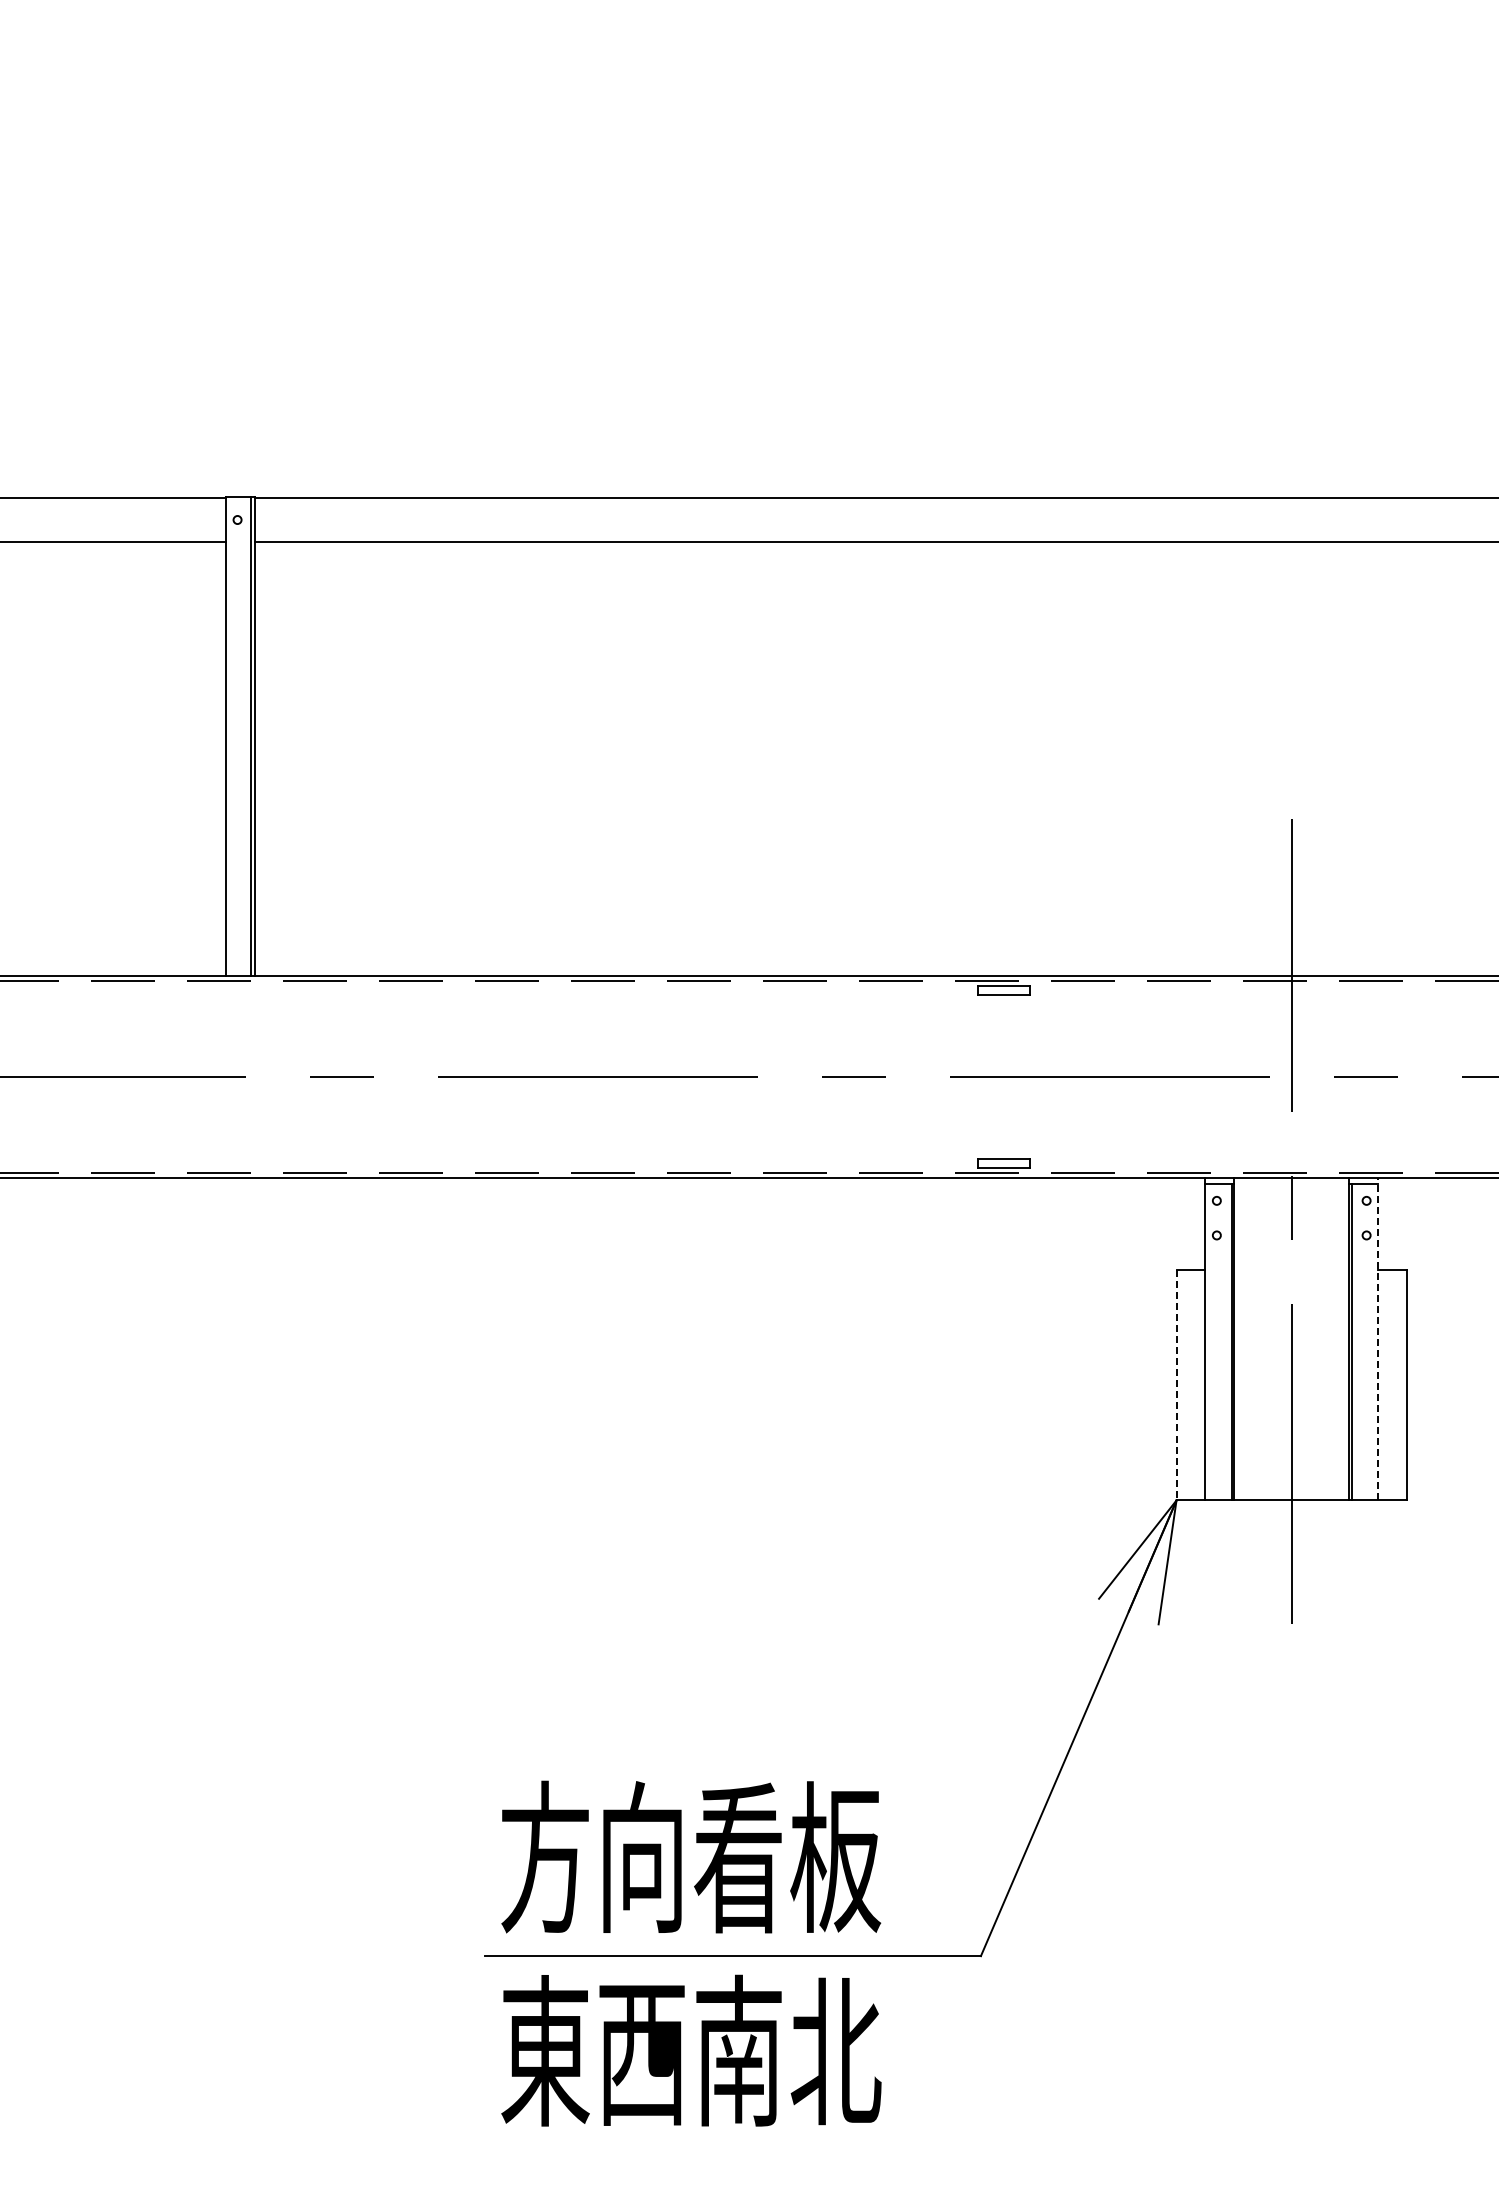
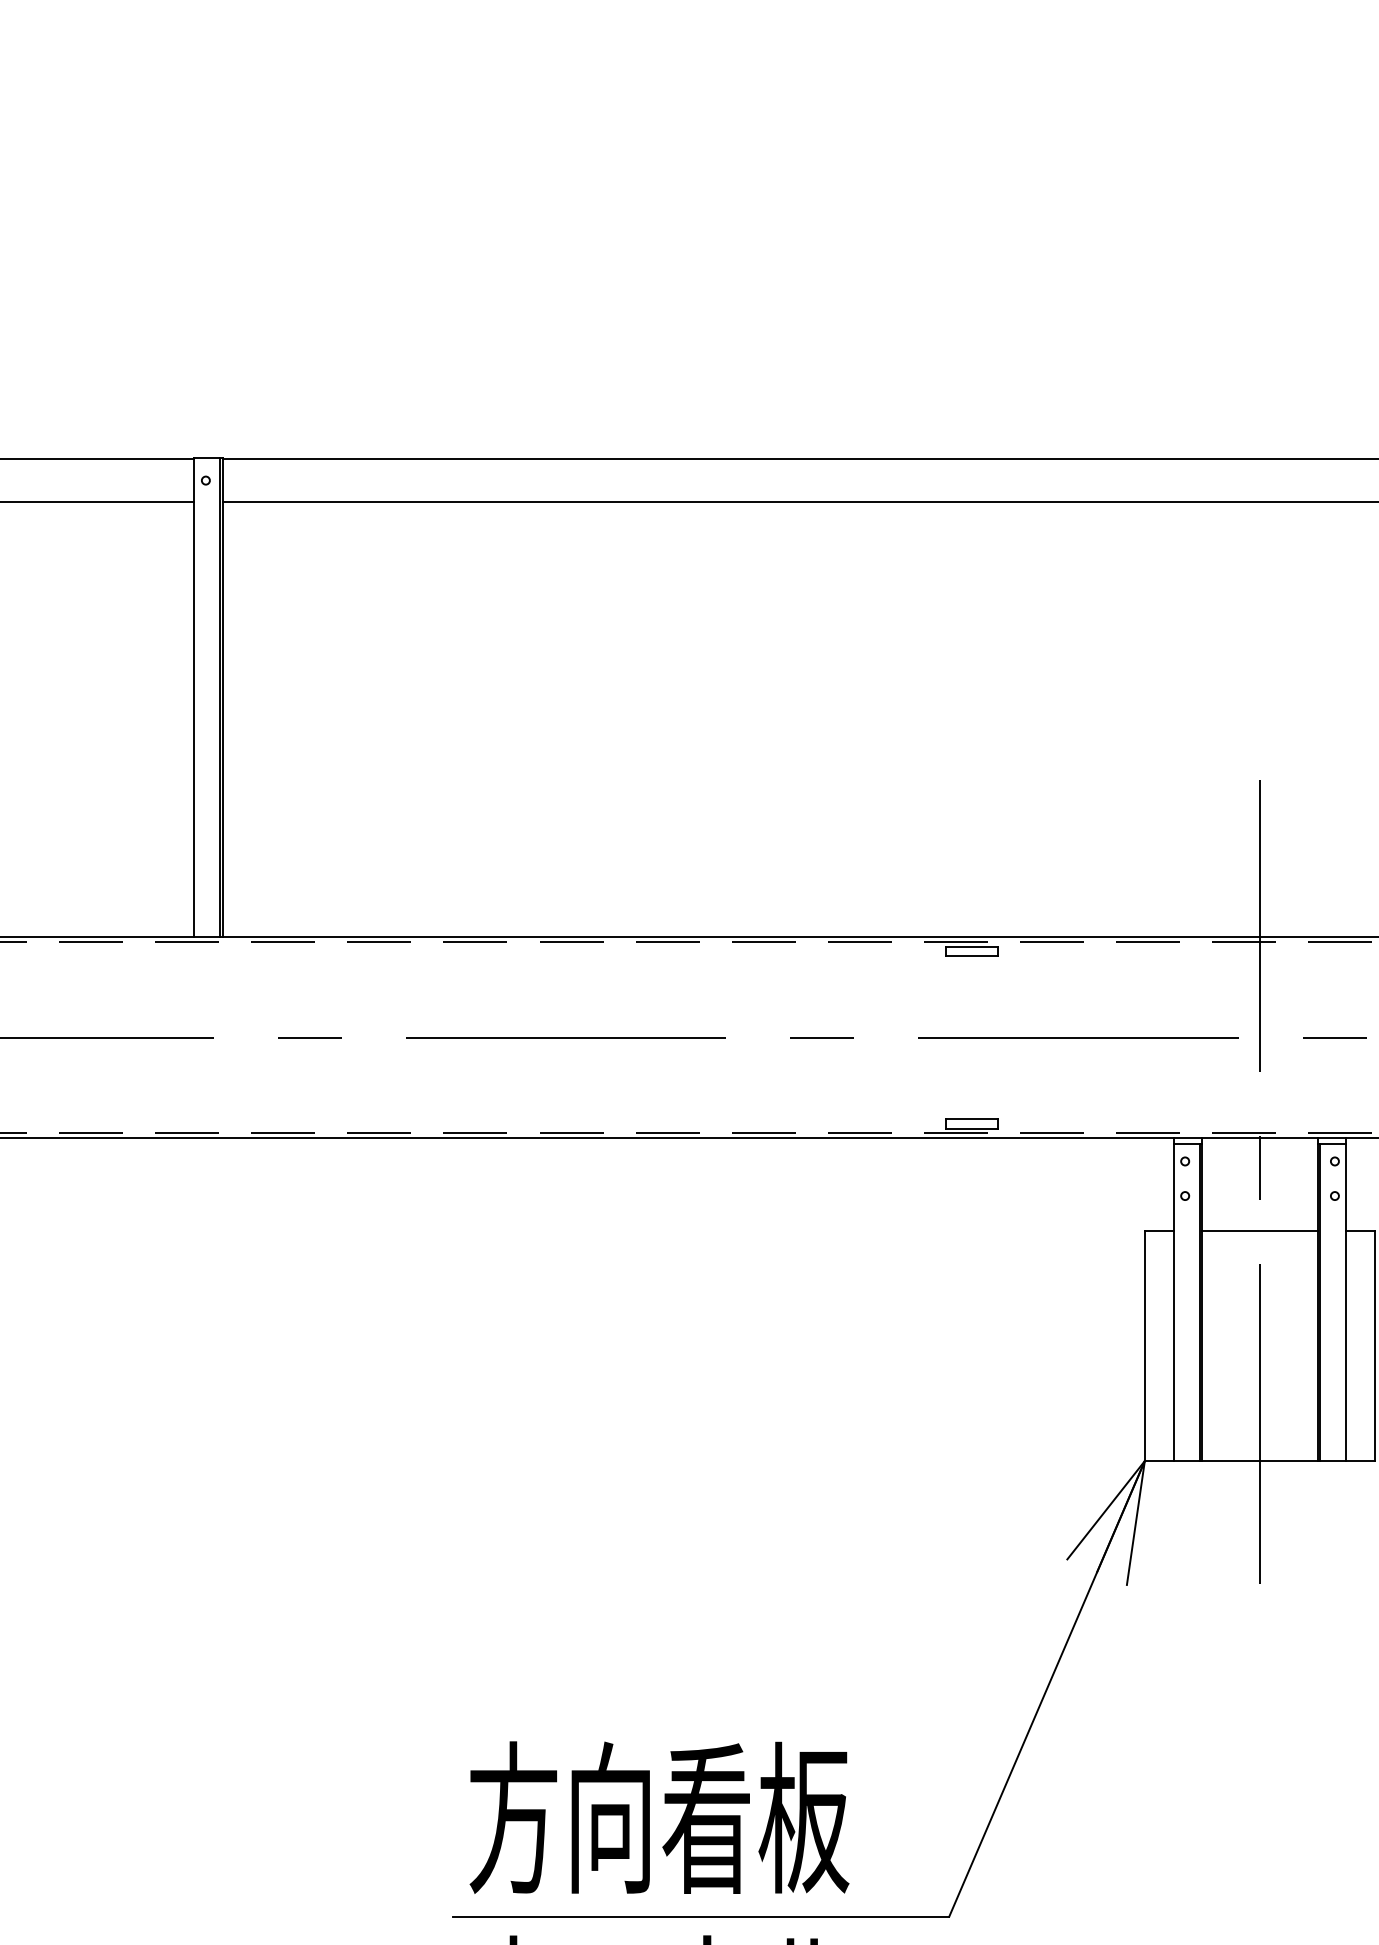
line: (1291, 1270) -> (1259, 1231), added
line: (1378, 1338) -> (1346, 1299), dashed -> solid
line: (1176, 1385) -> (1144, 1346), dashed -> solid

